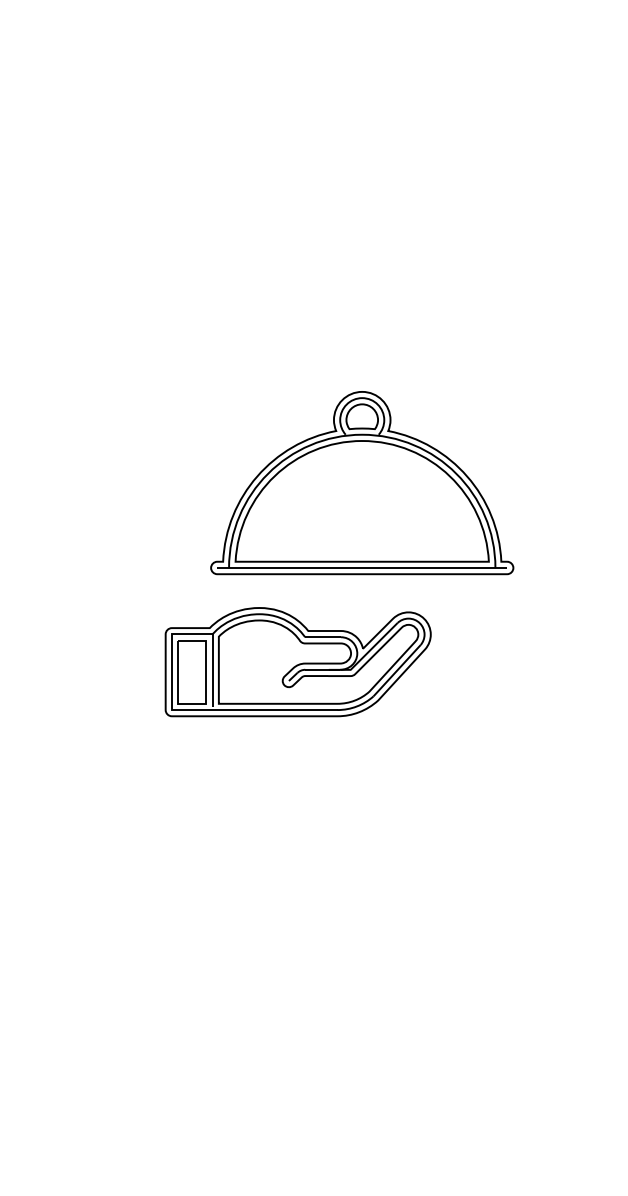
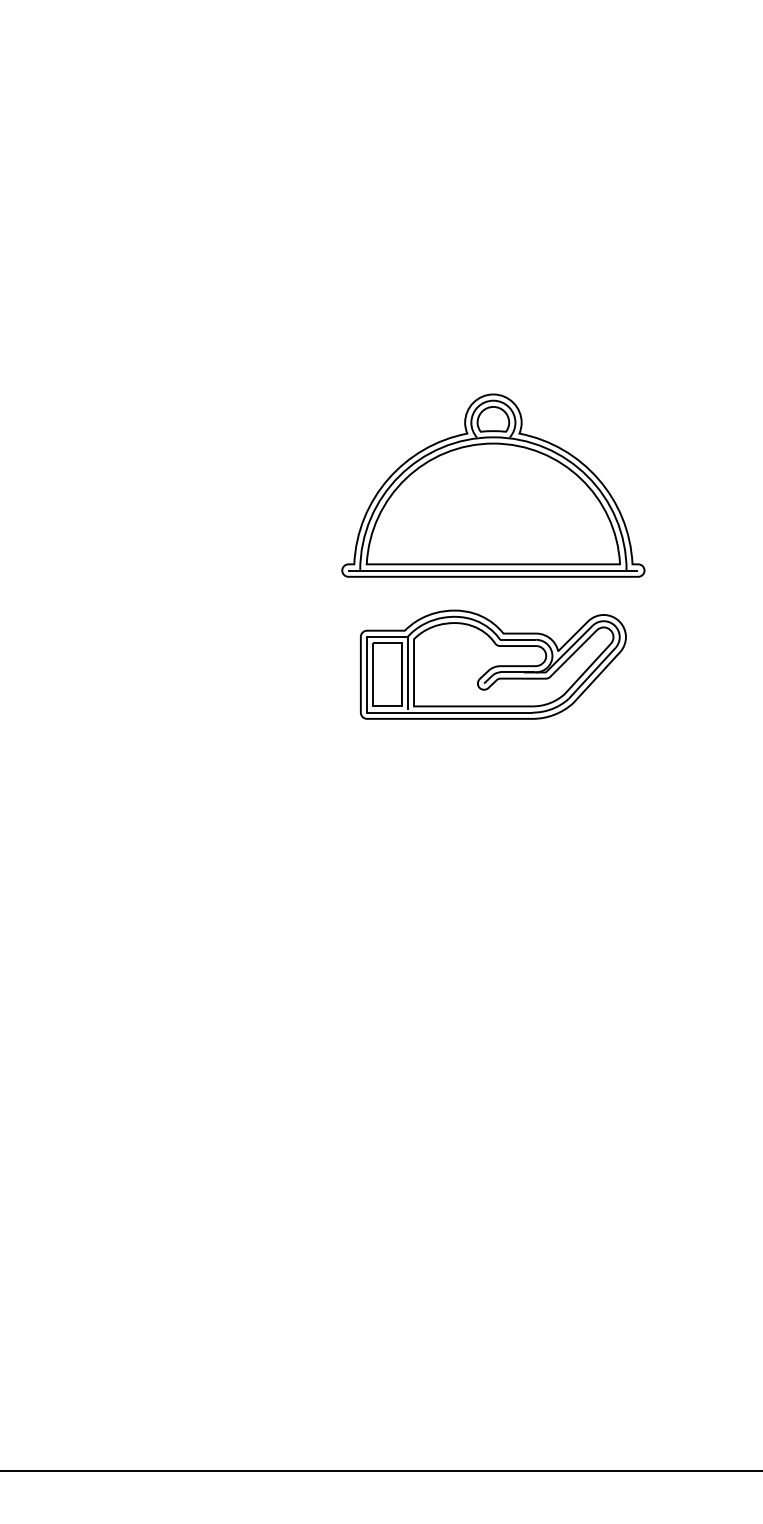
part: (298, 661) -> (493, 664), moved

